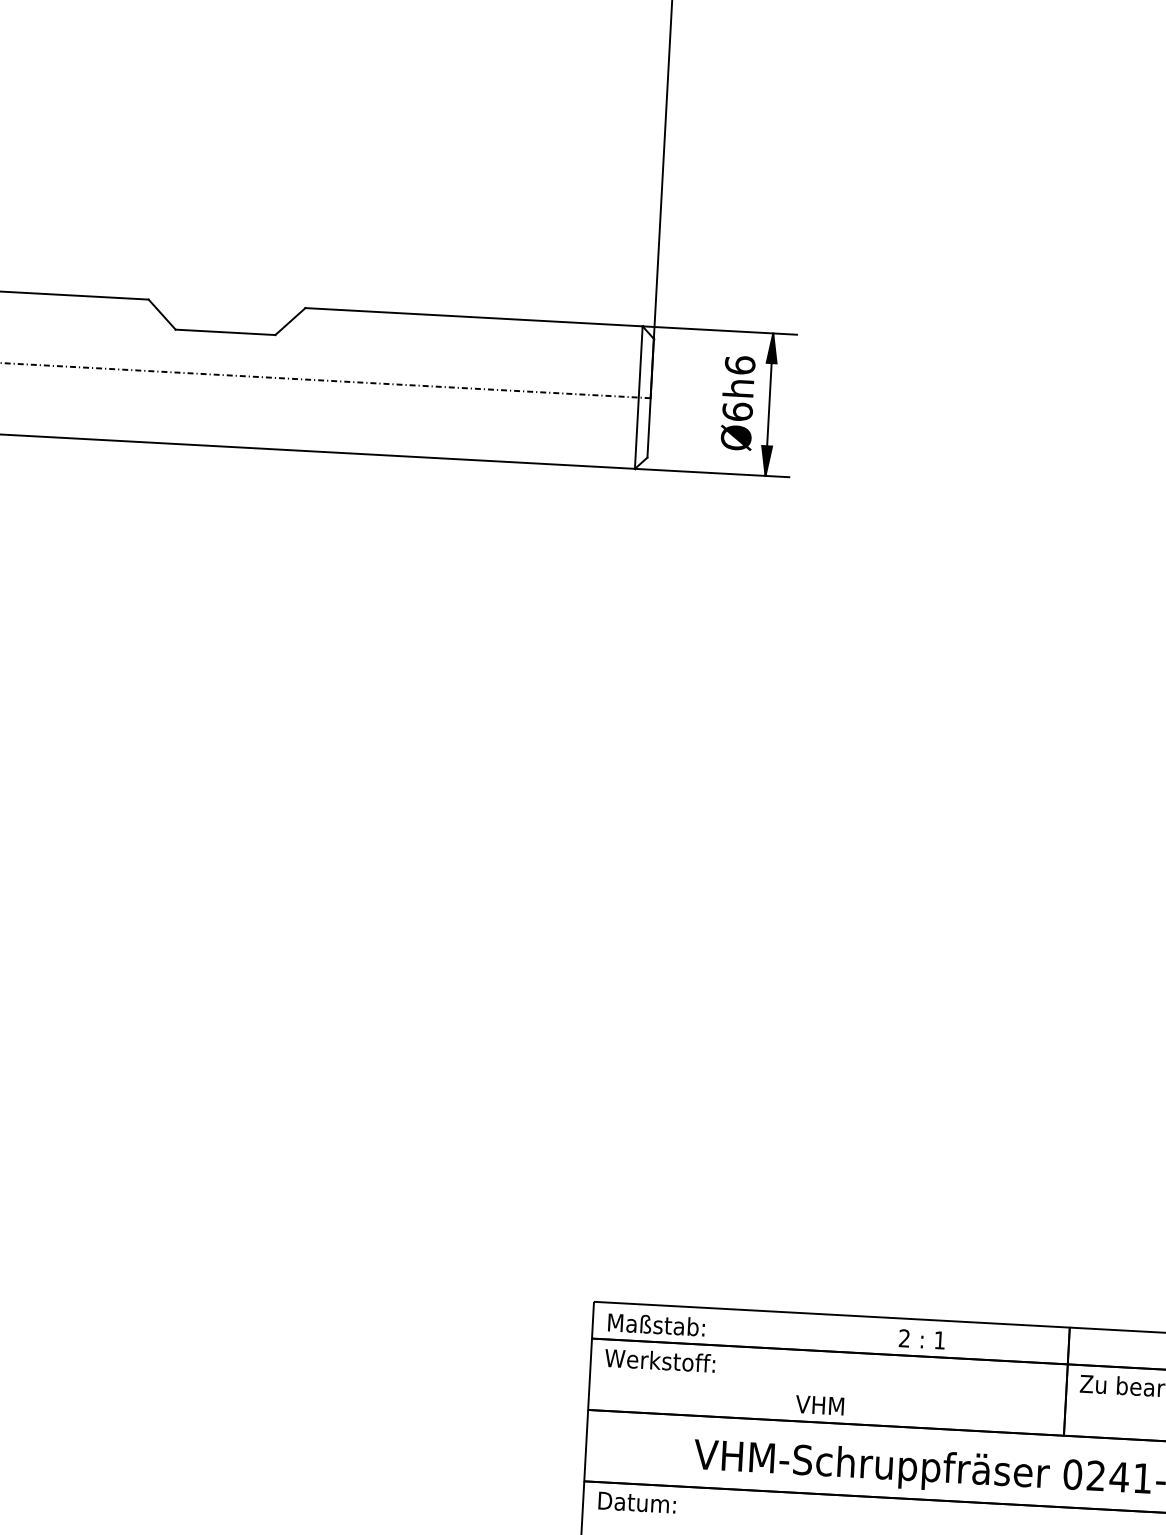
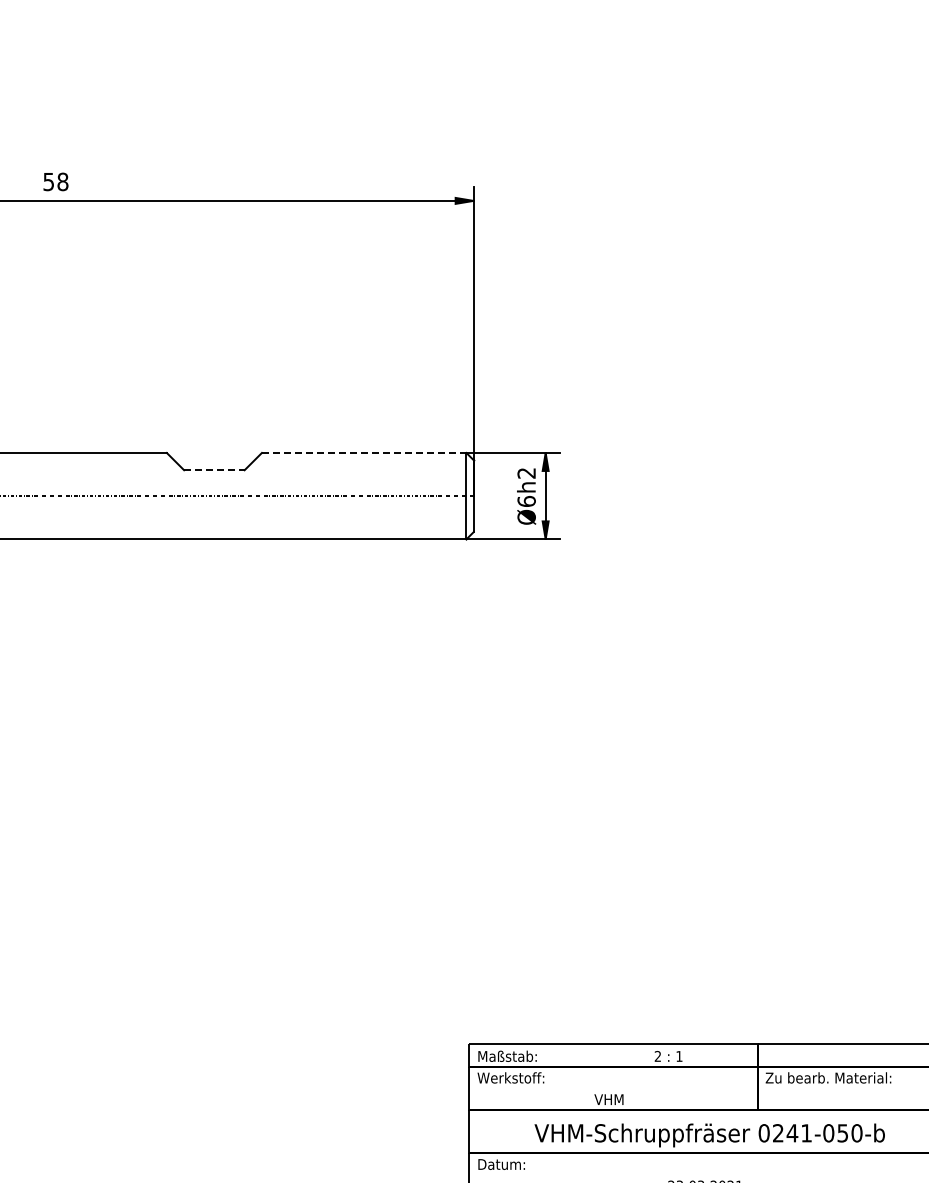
line: (474, 316) -> (364, 452), solid -> dashed
line: (225, 332) -> (214, 470), solid -> dashed
text: (739, 363) -> (526, 472), Ø6h6 -> Ø6h2

